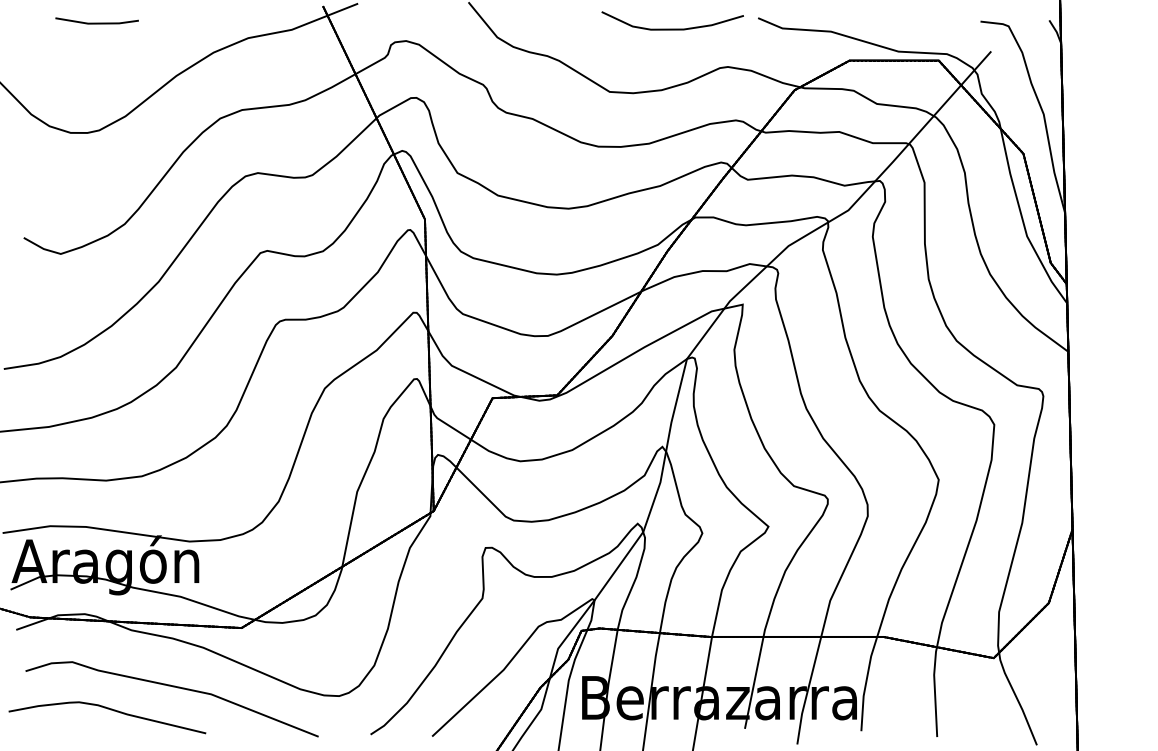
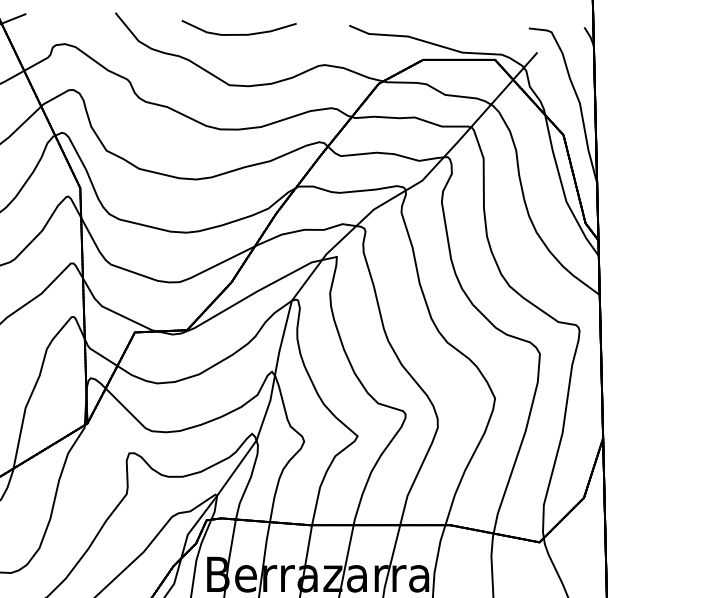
curve: (672, 28) -> (238, 33), moved

